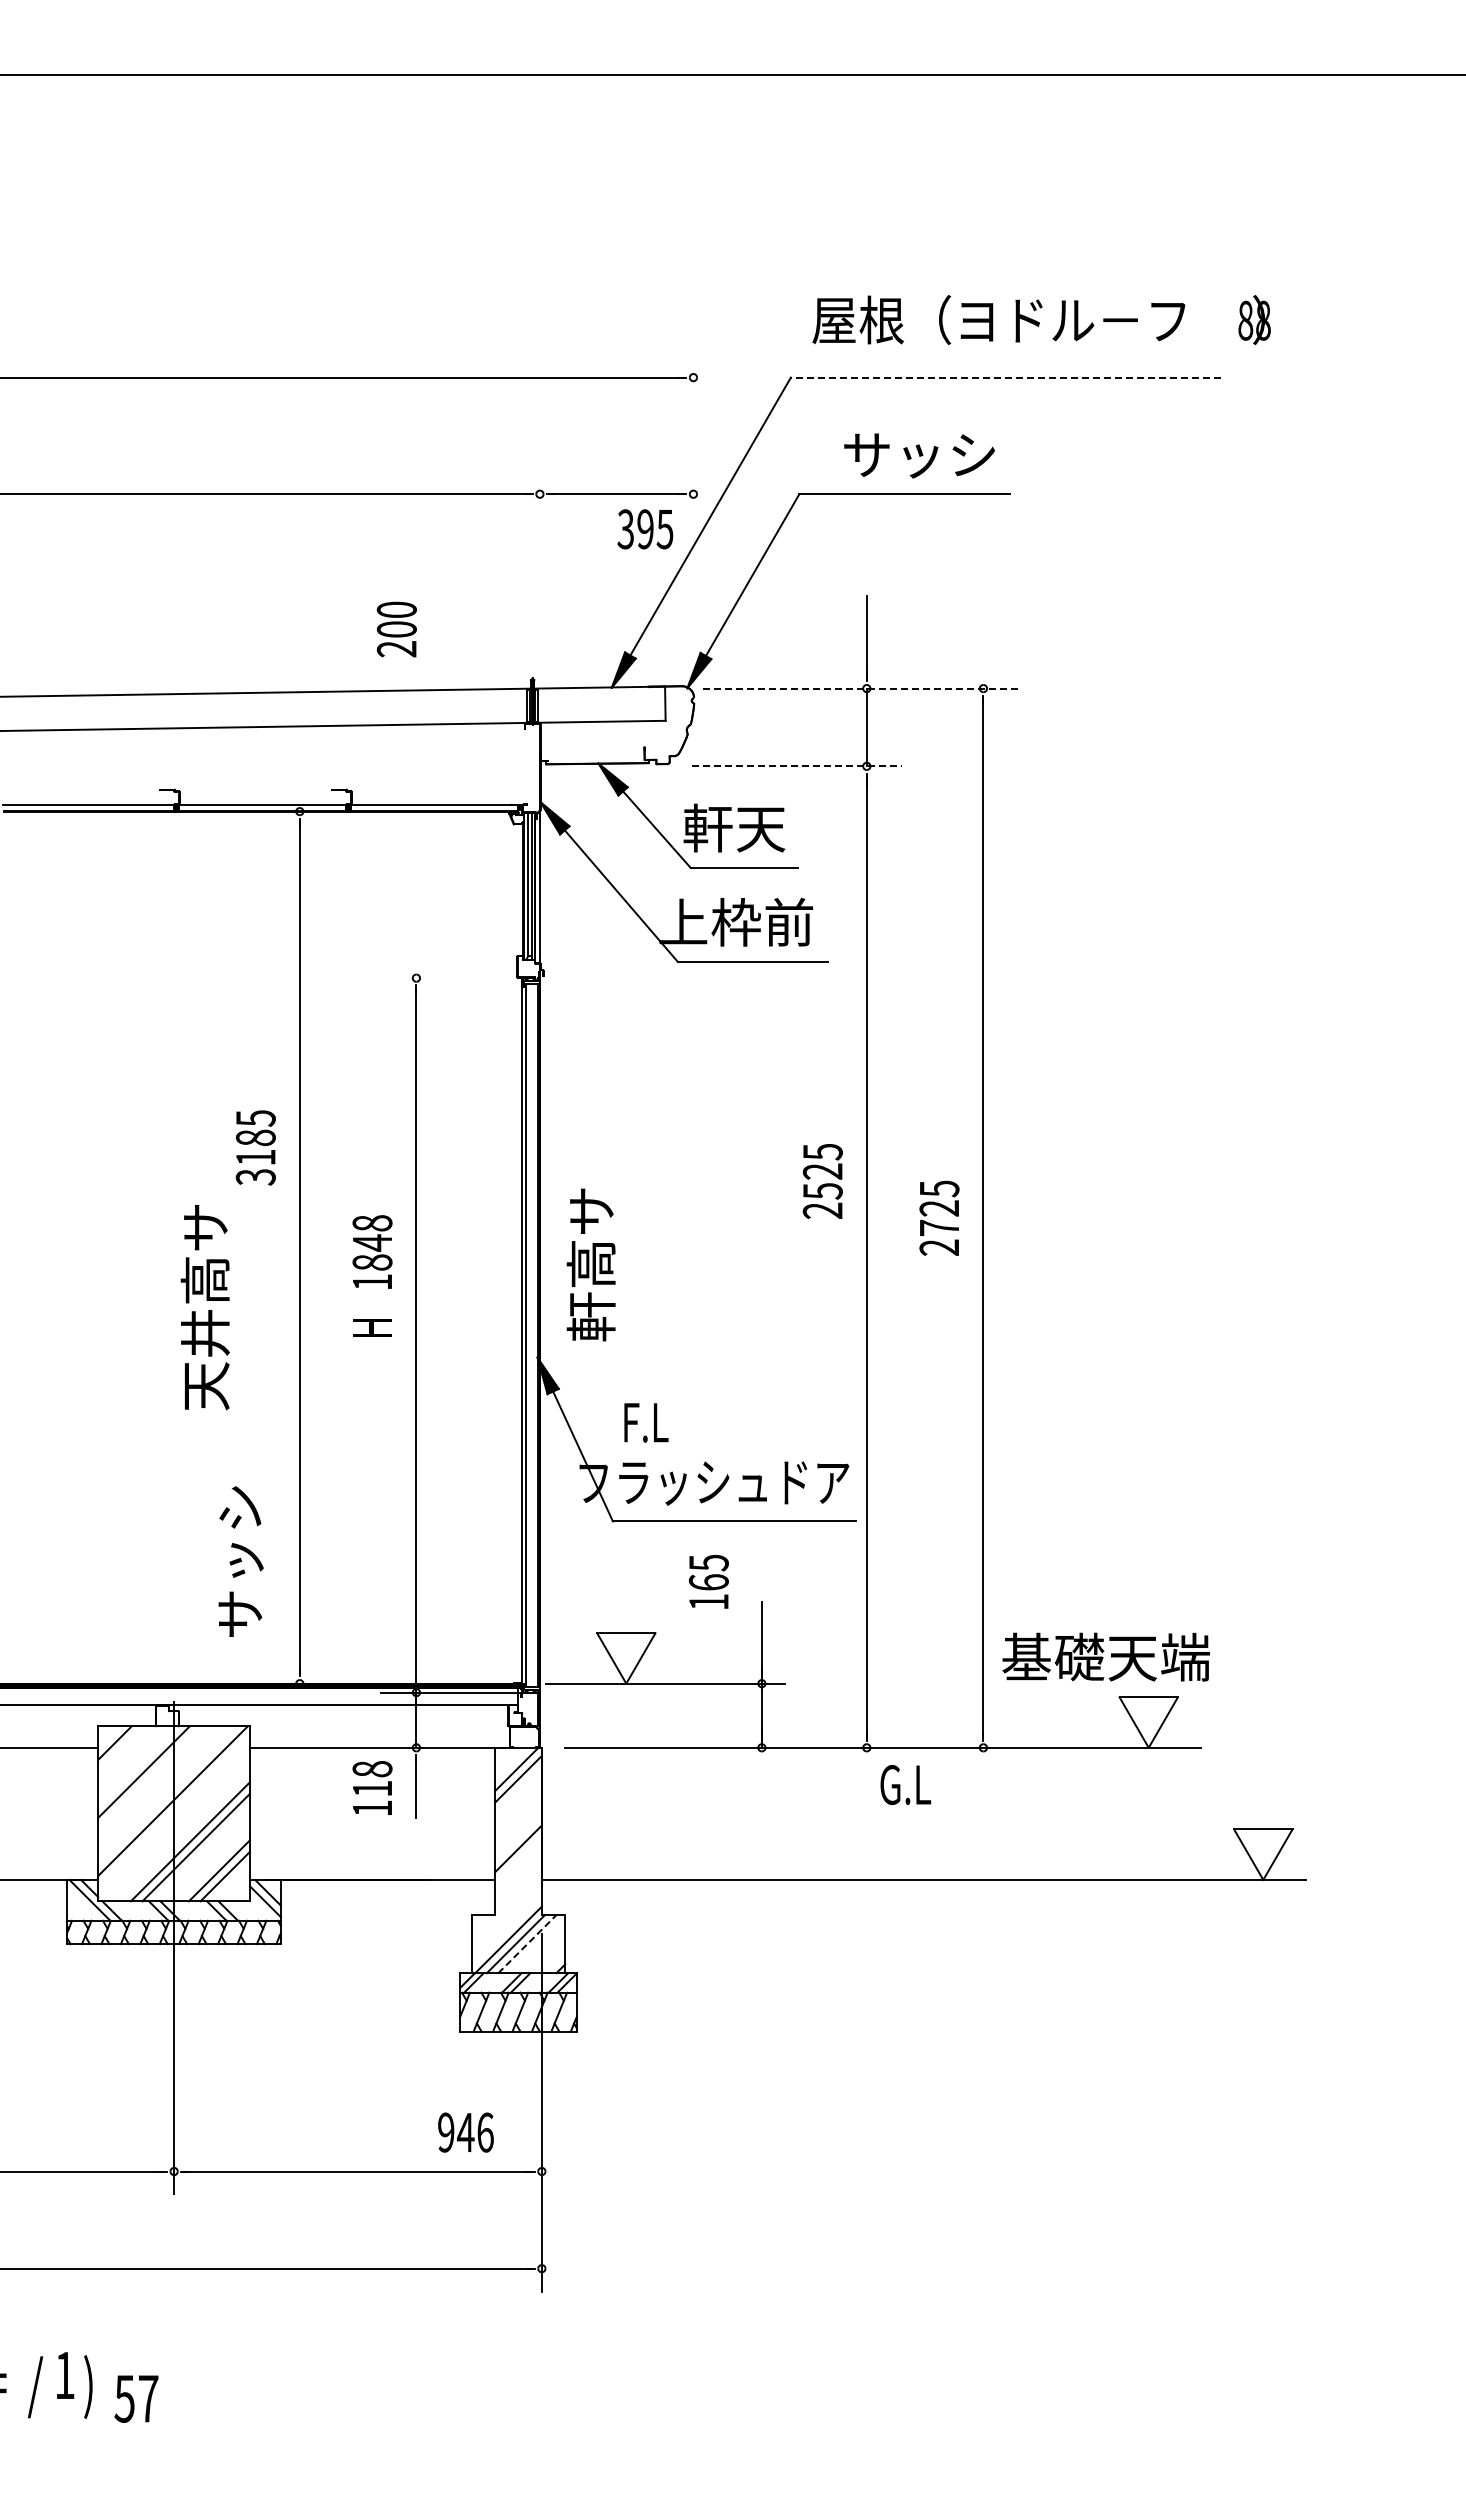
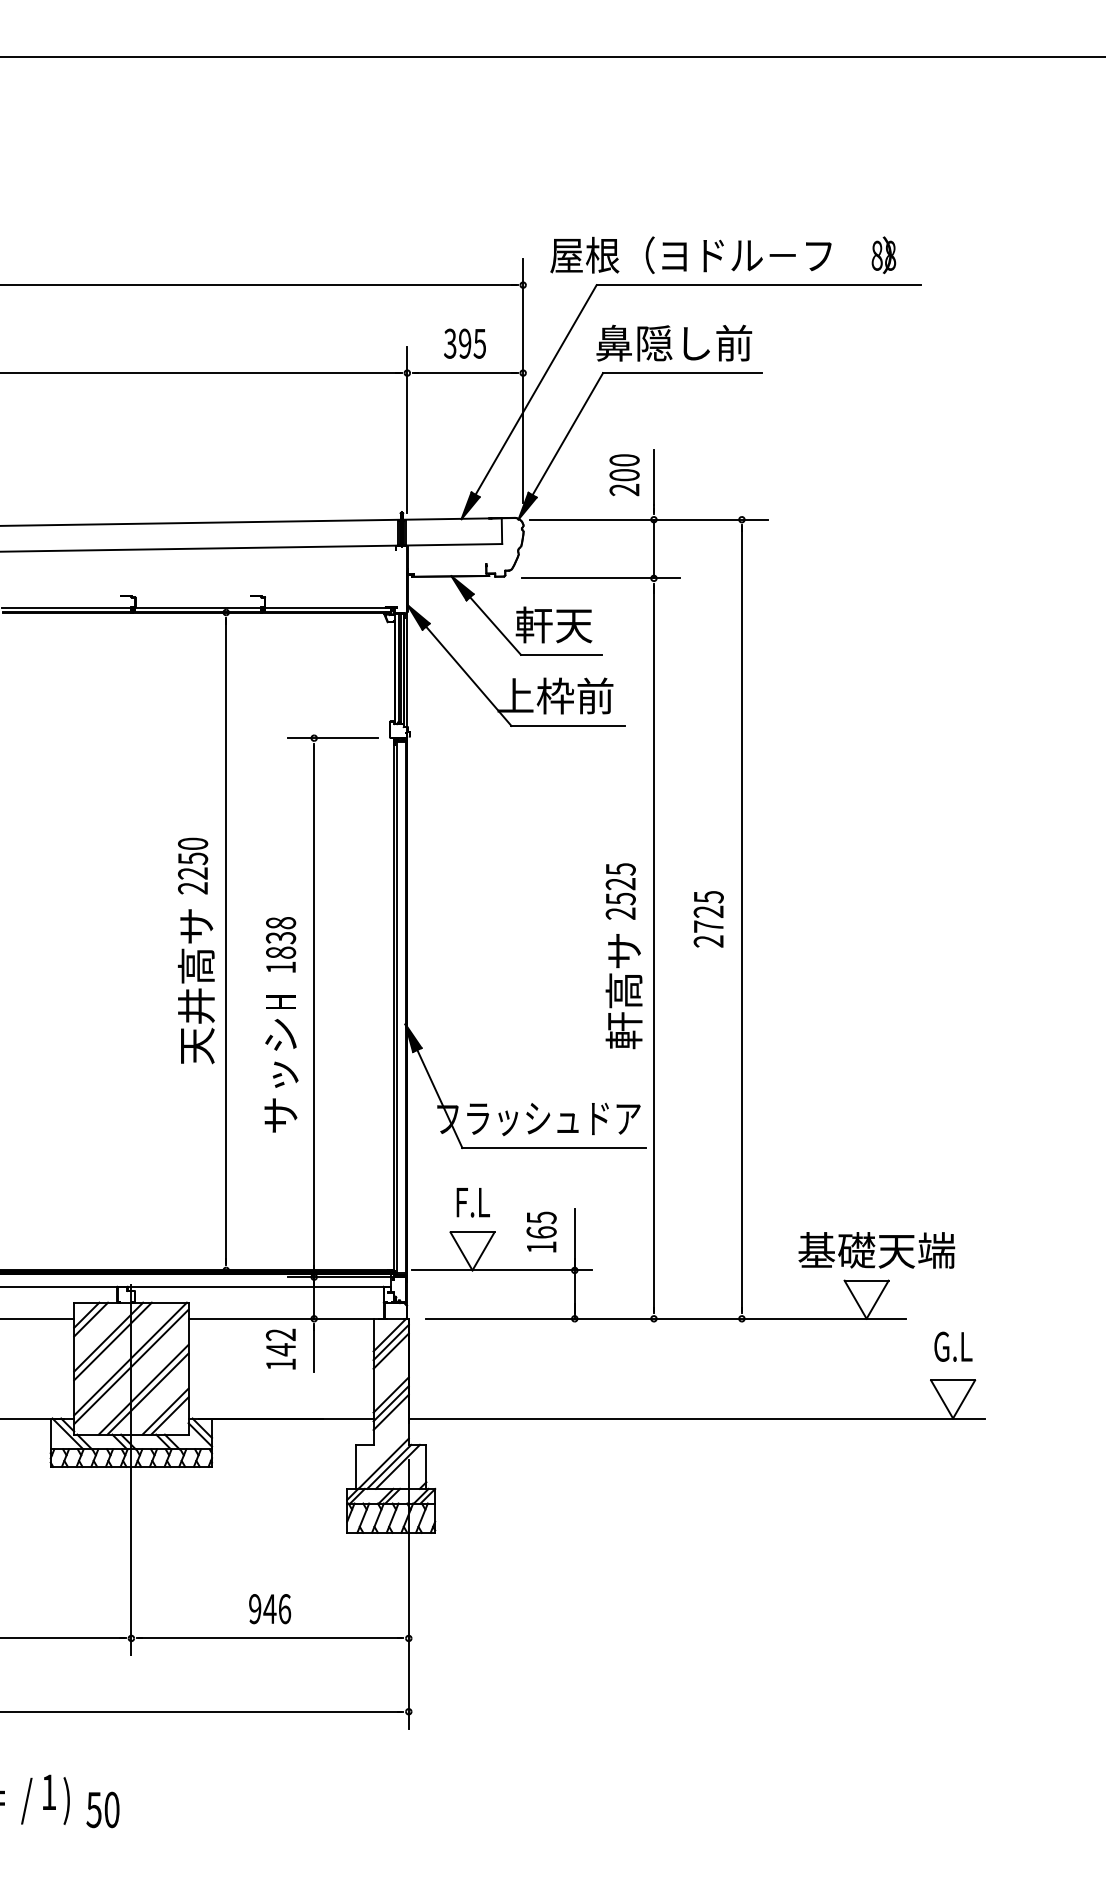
text: (1041, 319) -> (723, 254), moved
line: (1005, 377) -> (758, 285), dashed -> solid
text: (893, 454) -> (674, 343), サッシ -> 鼻隠し前
line: (693, 504) -> (523, 380), added
text: (645, 529) -> (465, 343), moved
line: (539, 569) -> (407, 429), added
text: (396, 629) -> (624, 475), moved
line: (860, 688) -> (649, 519), dashed -> solid
line: (796, 766) -> (600, 578), dashed -> solid
line: (440, 978) -> (332, 738), added
text: (255, 1147) -> (192, 865), 3185 -> 2250
text: (372, 1242) -> (281, 937), 1848 -> 1838
text: (590, 1264) -> (623, 991), moved
text: (204, 1307) -> (195, 986), moved
text: (646, 1422) -> (473, 1202), moved
text: (240, 1561) -> (281, 1075), moved
text: (708, 1581) -> (541, 1231), moved
text: (1105, 1656) -> (876, 1249), moved
line: (120, 1748) -> (90, 1319), added
line: (149, 1777) -> (112, 1341), added
text: (372, 1779) -> (281, 1342), 118 -> 142
text: (905, 1784) -> (953, 1346), moved
line: (518, 1790) -> (391, 1351), added
line: (173, 1811) -> (130, 1366), added
line: (518, 1860) -> (391, 1403), added
line: (518, 1871) -> (391, 1412), added
line: (527, 1943) -> (397, 1466), dashed -> solid
text: (465, 2132) -> (269, 1609), moved
text: (148, 2398) -> (112, 1809), 57 -> 50

